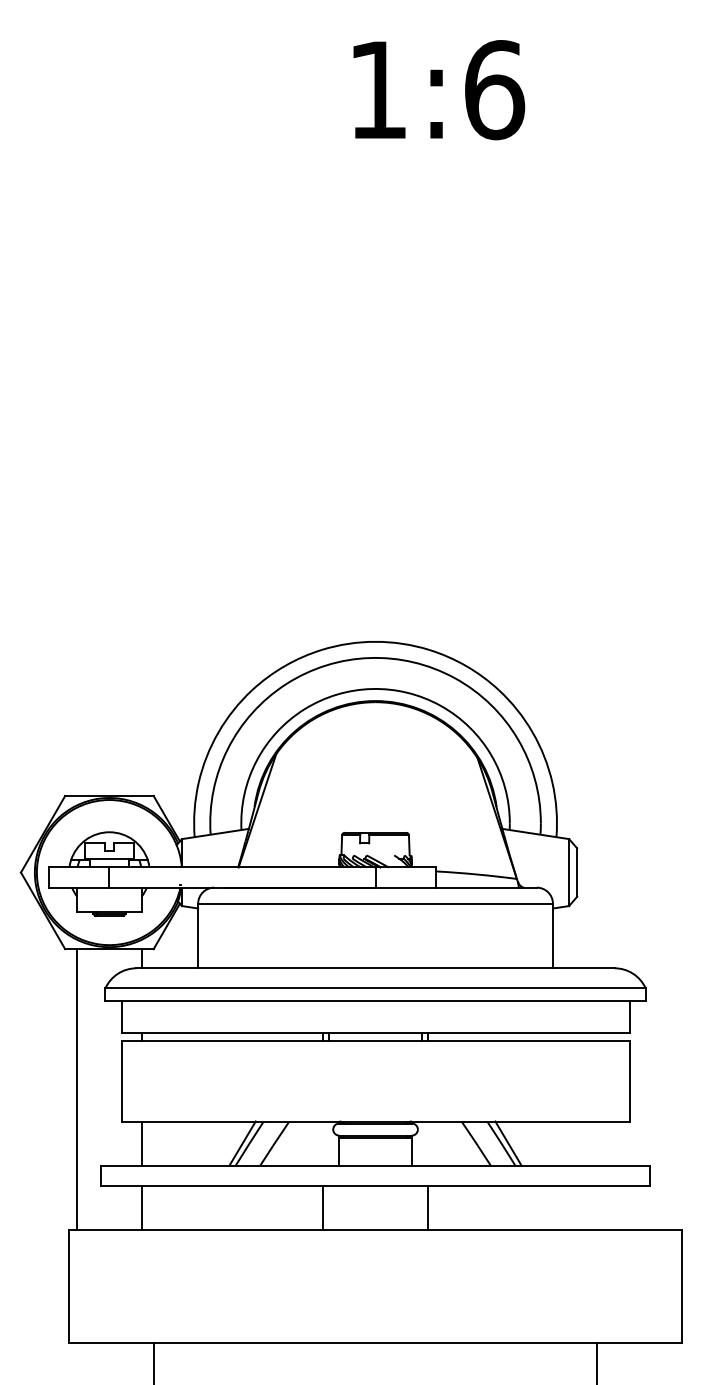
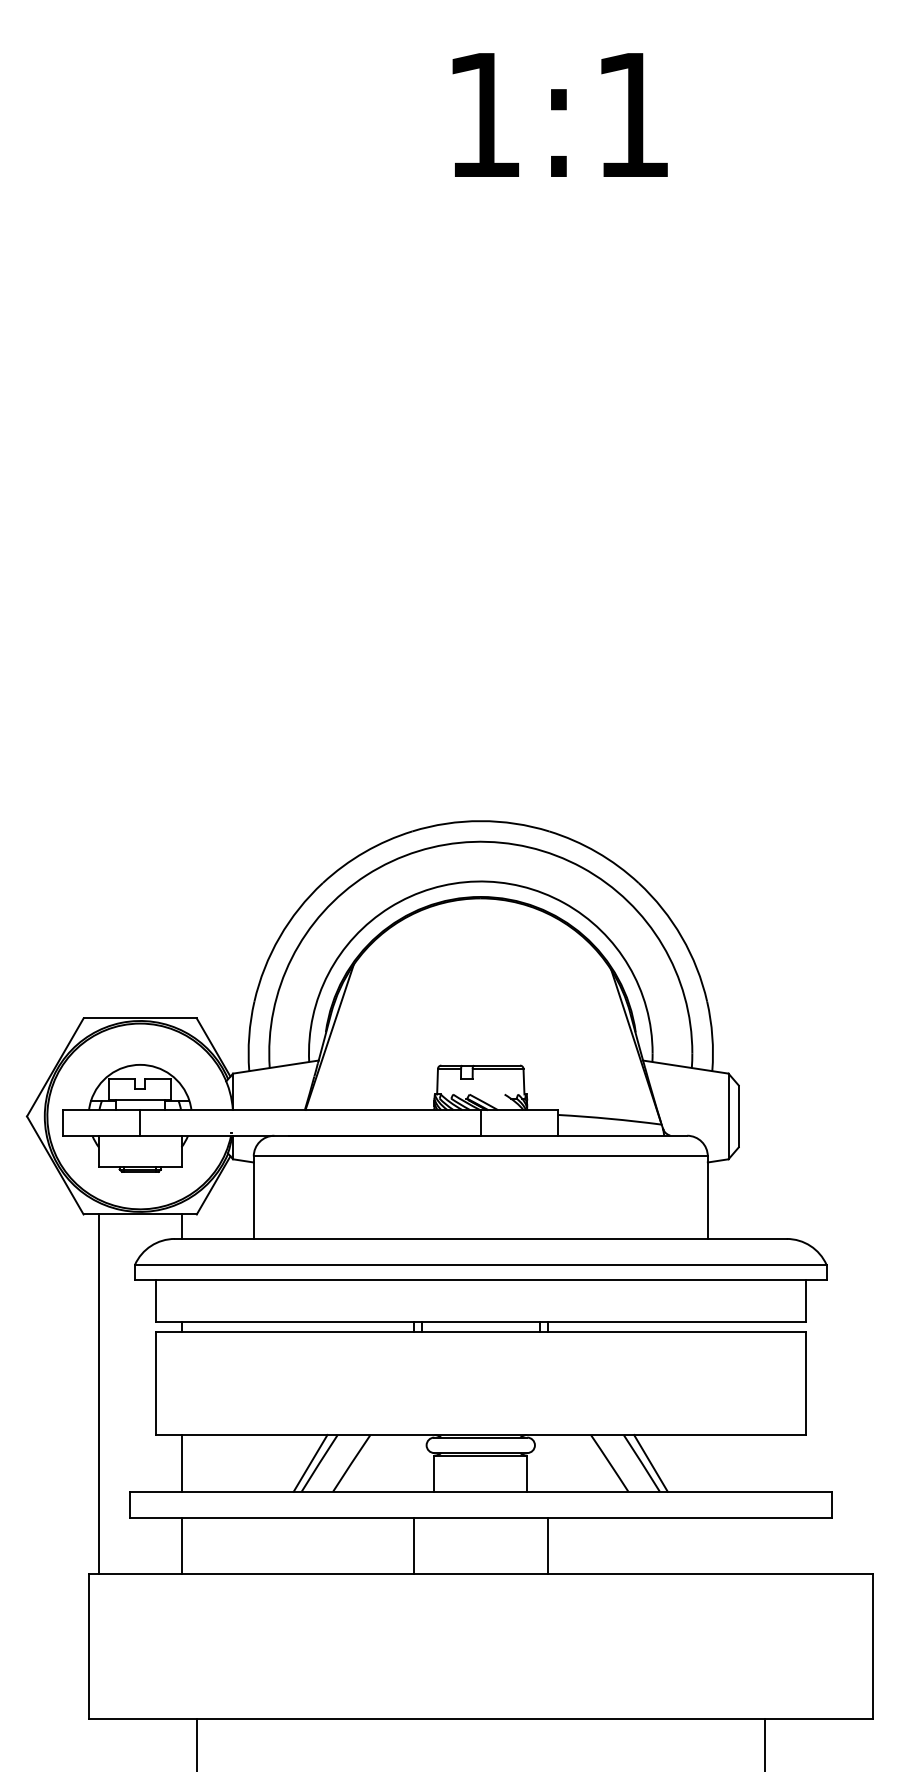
text: (494, 90) -> (633, 115), 1:6 -> 1:1

